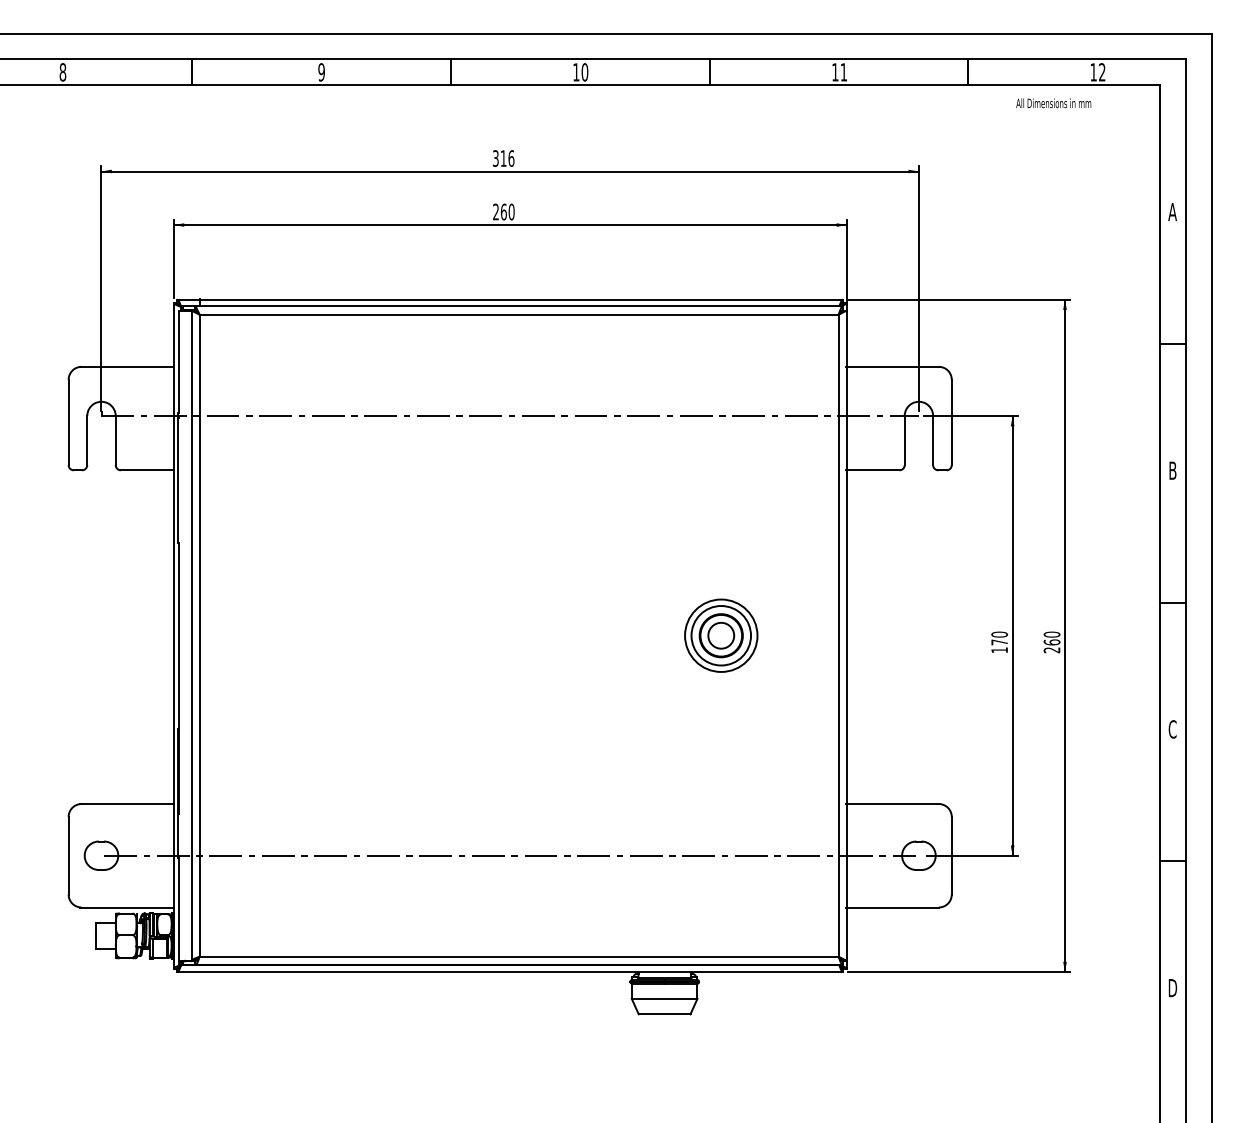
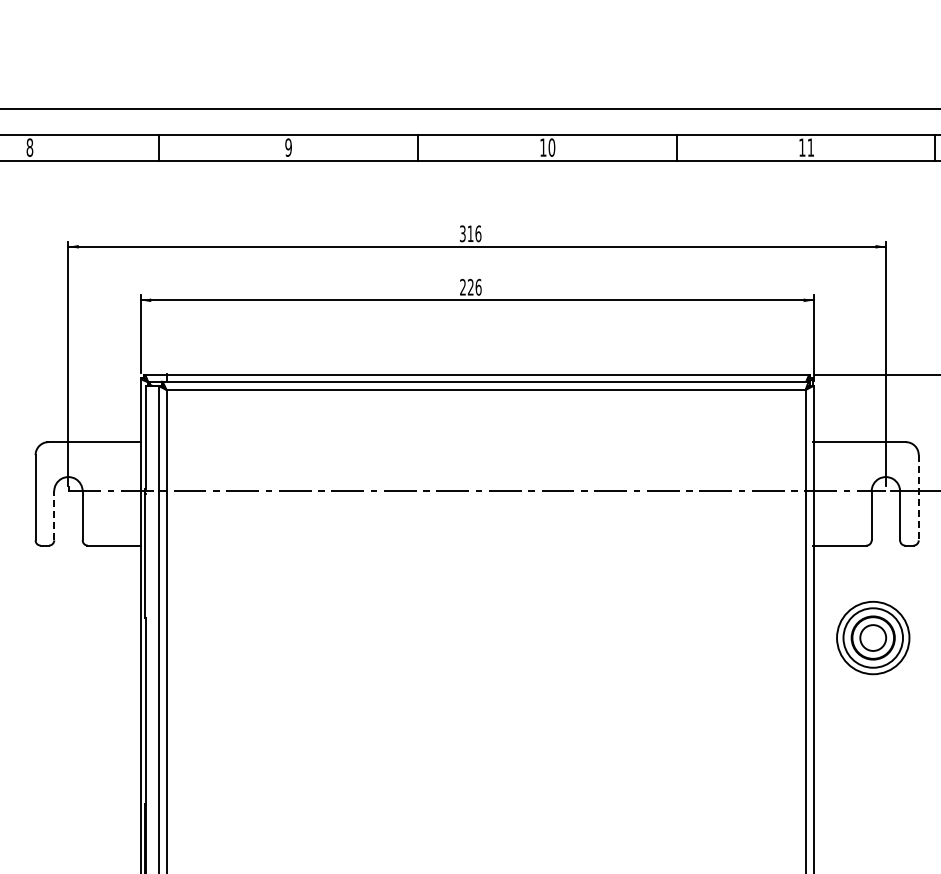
text: (507, 211) -> (474, 286), 260 -> 226
line: (951, 422) -> (918, 497), solid -> dashed
line: (87, 440) -> (54, 515), solid -> dashed
part: (721, 635) -> (873, 637), moved

